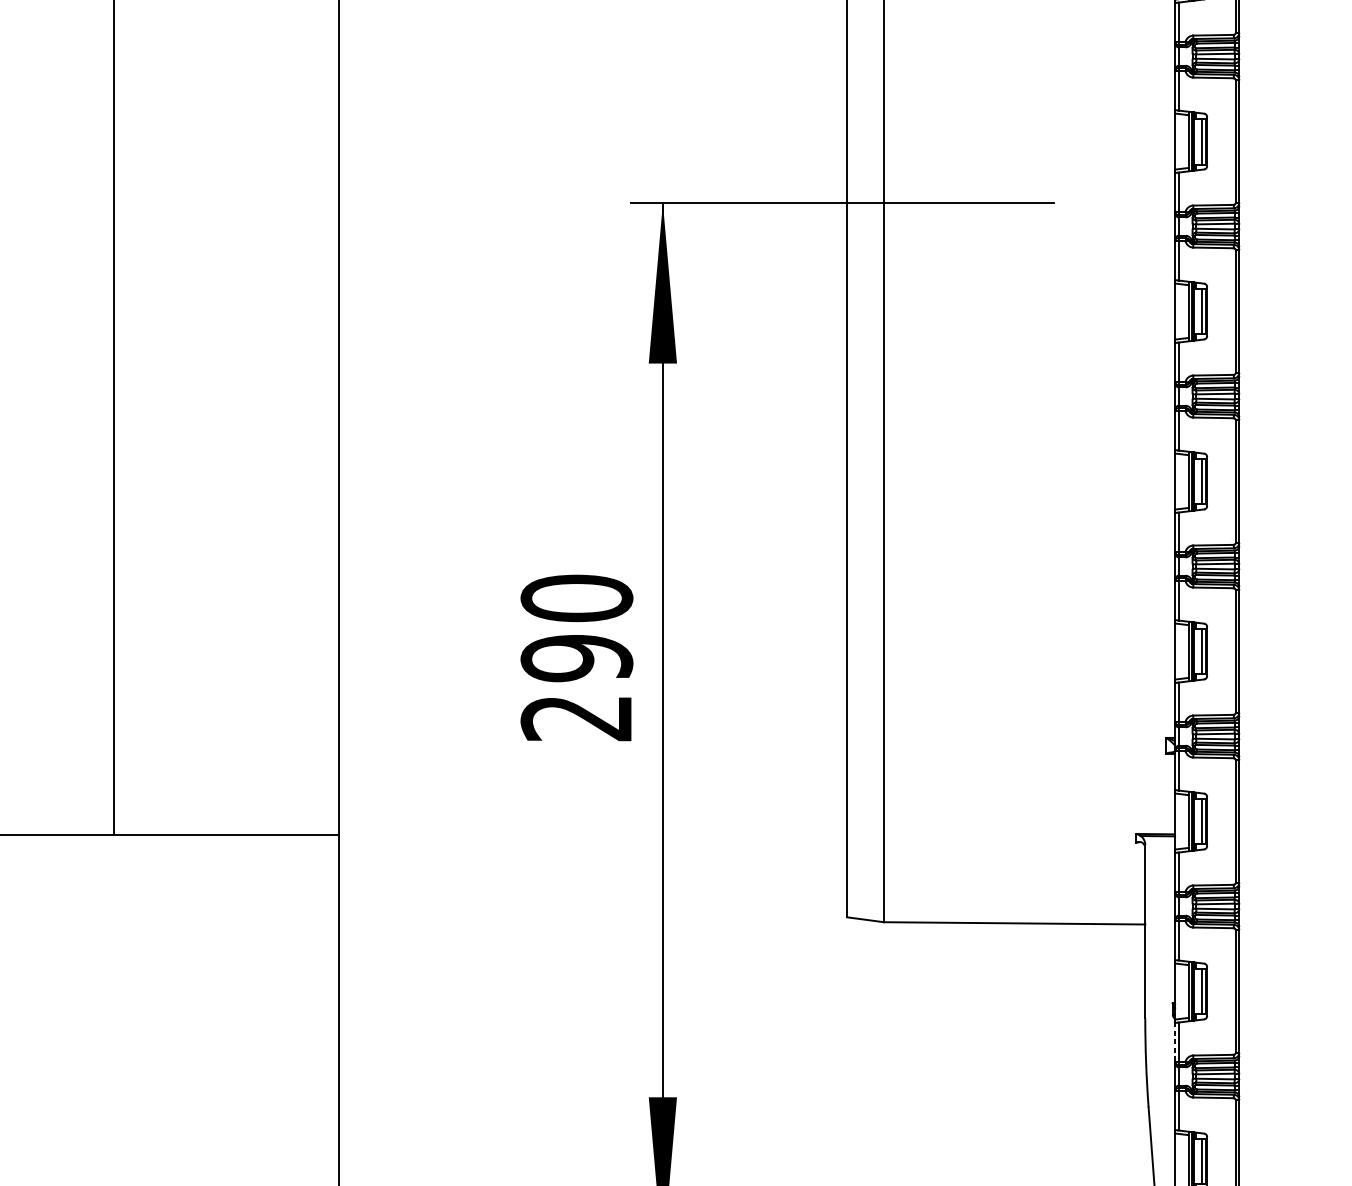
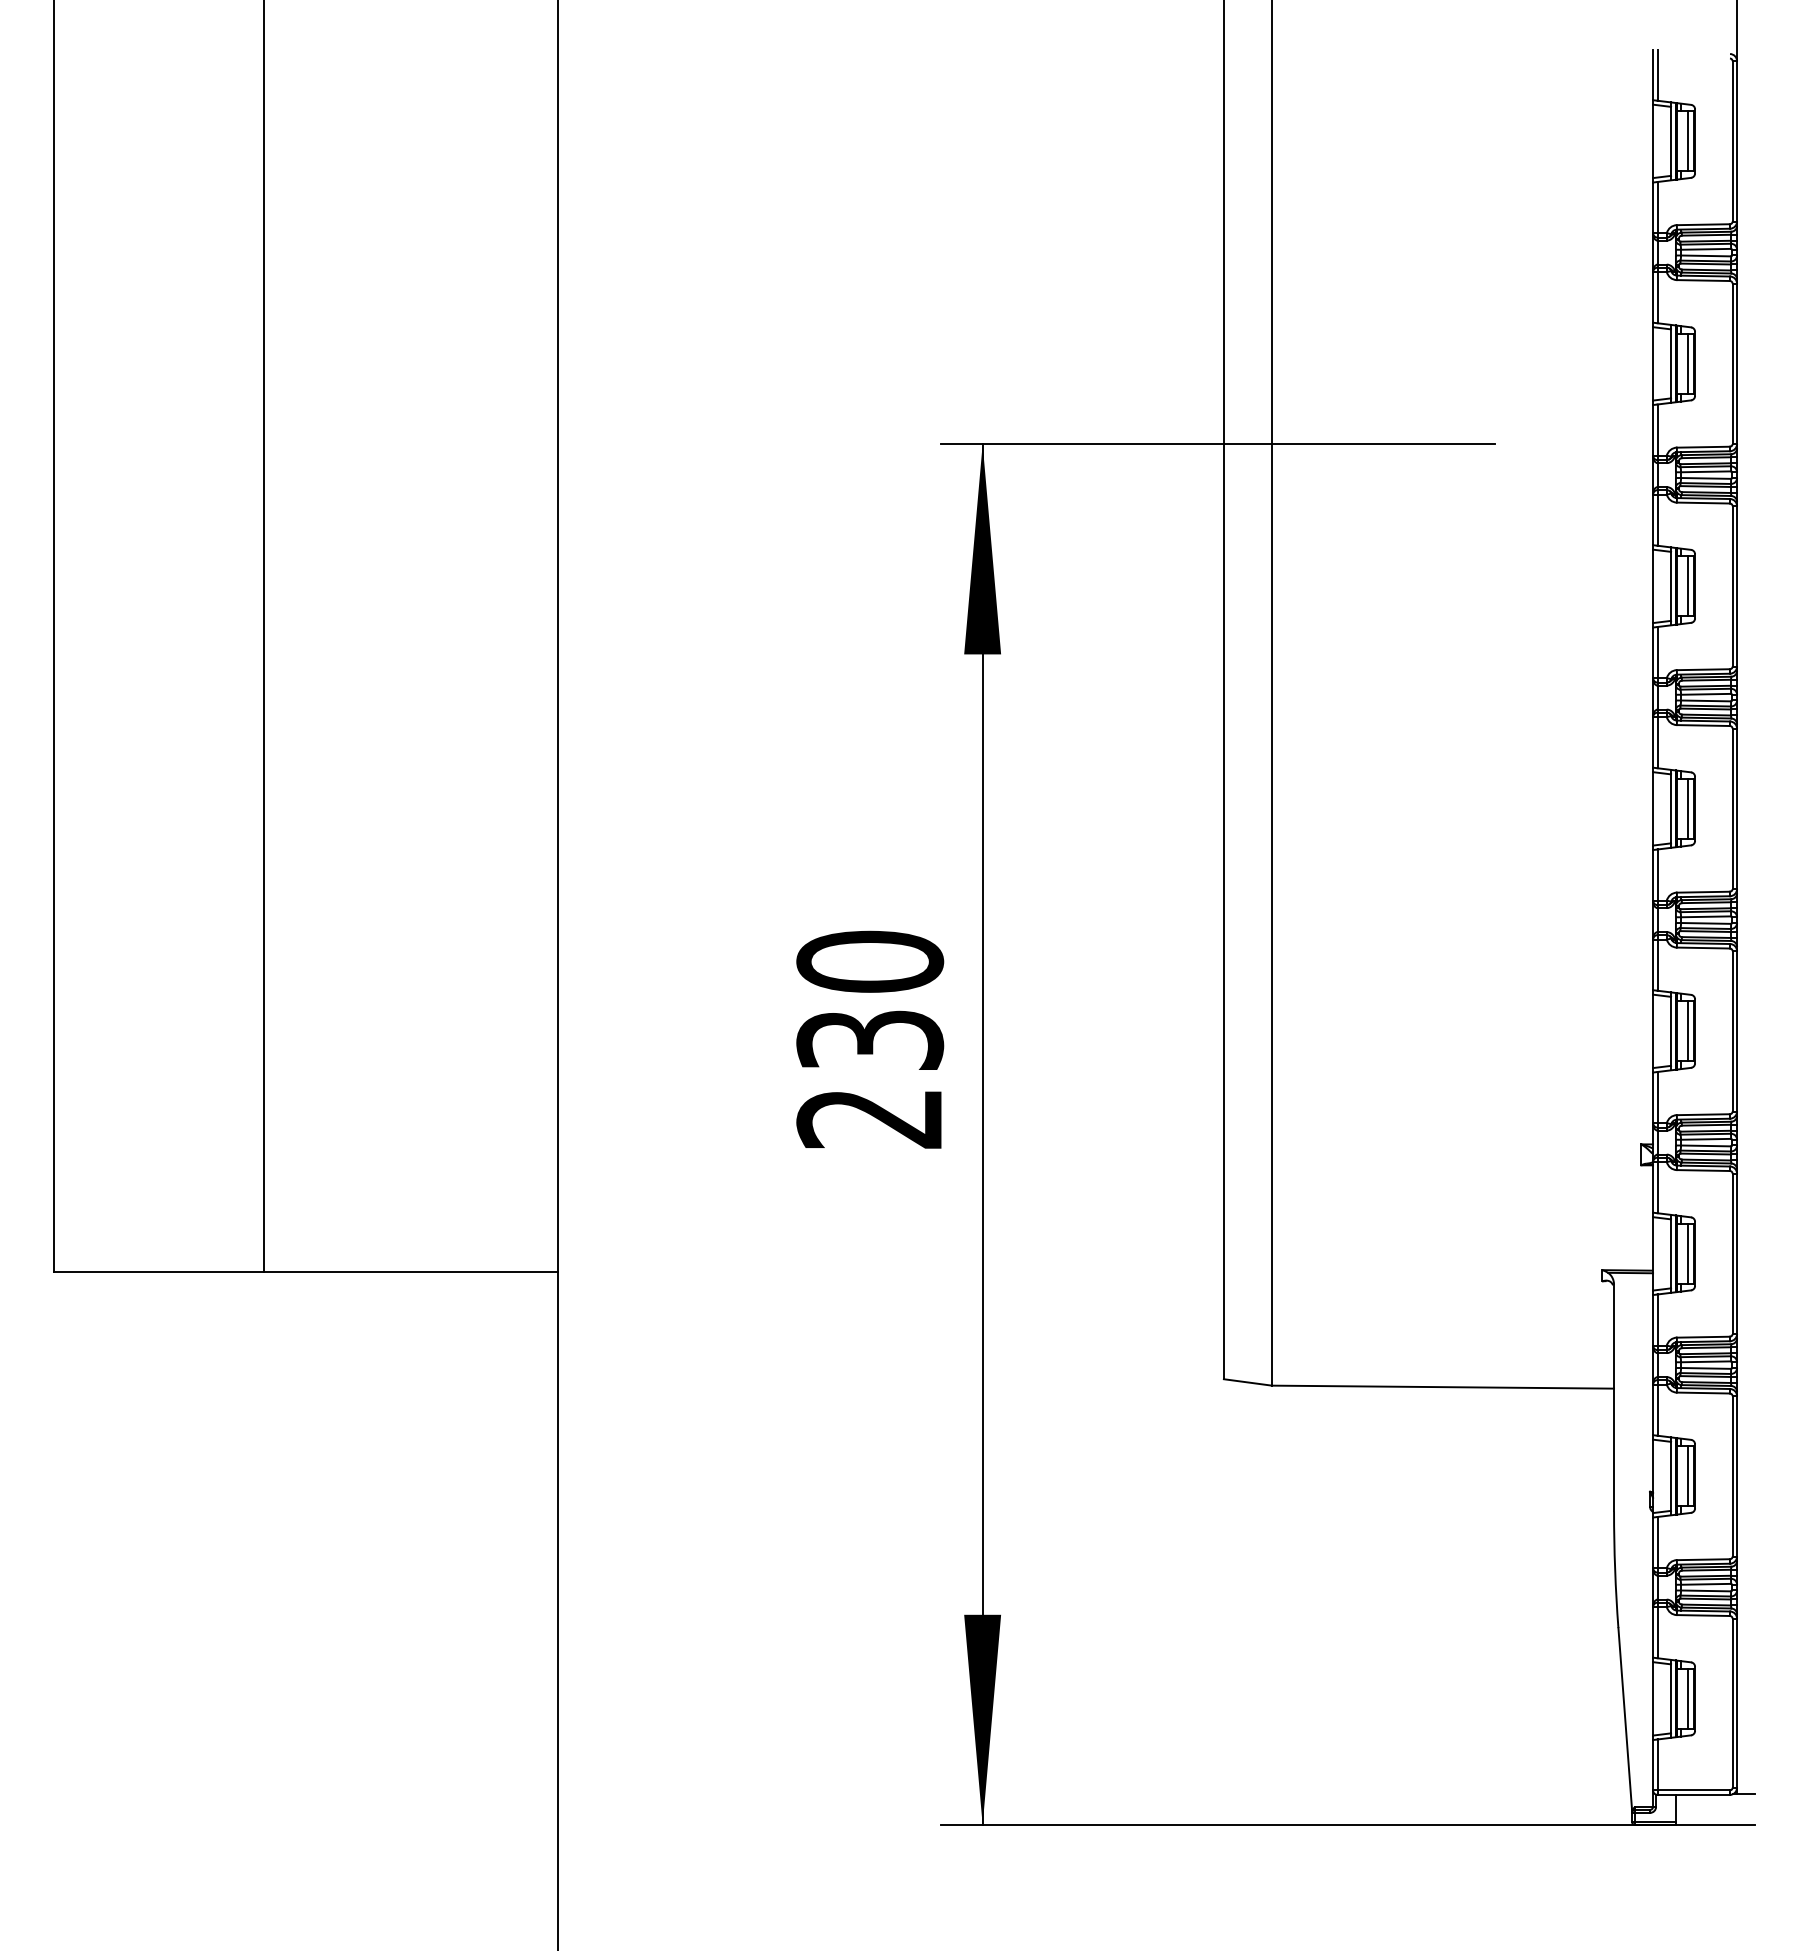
text: (577, 658) -> (870, 1040), 290 -> 230
line: (1175, 1042) -> (1653, 1542), dashed -> solid

